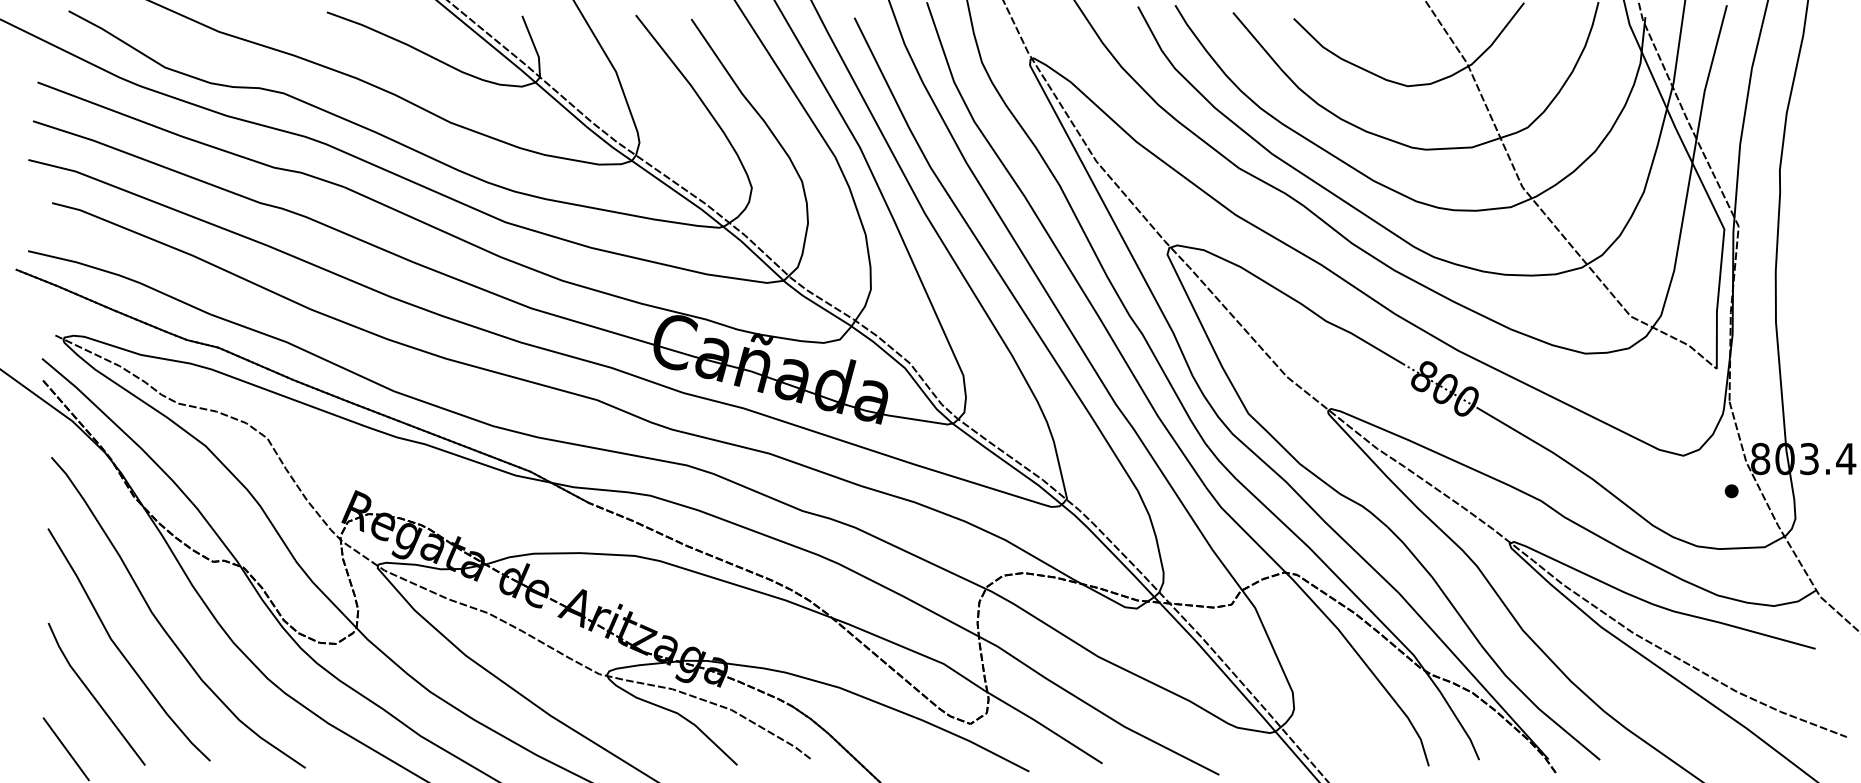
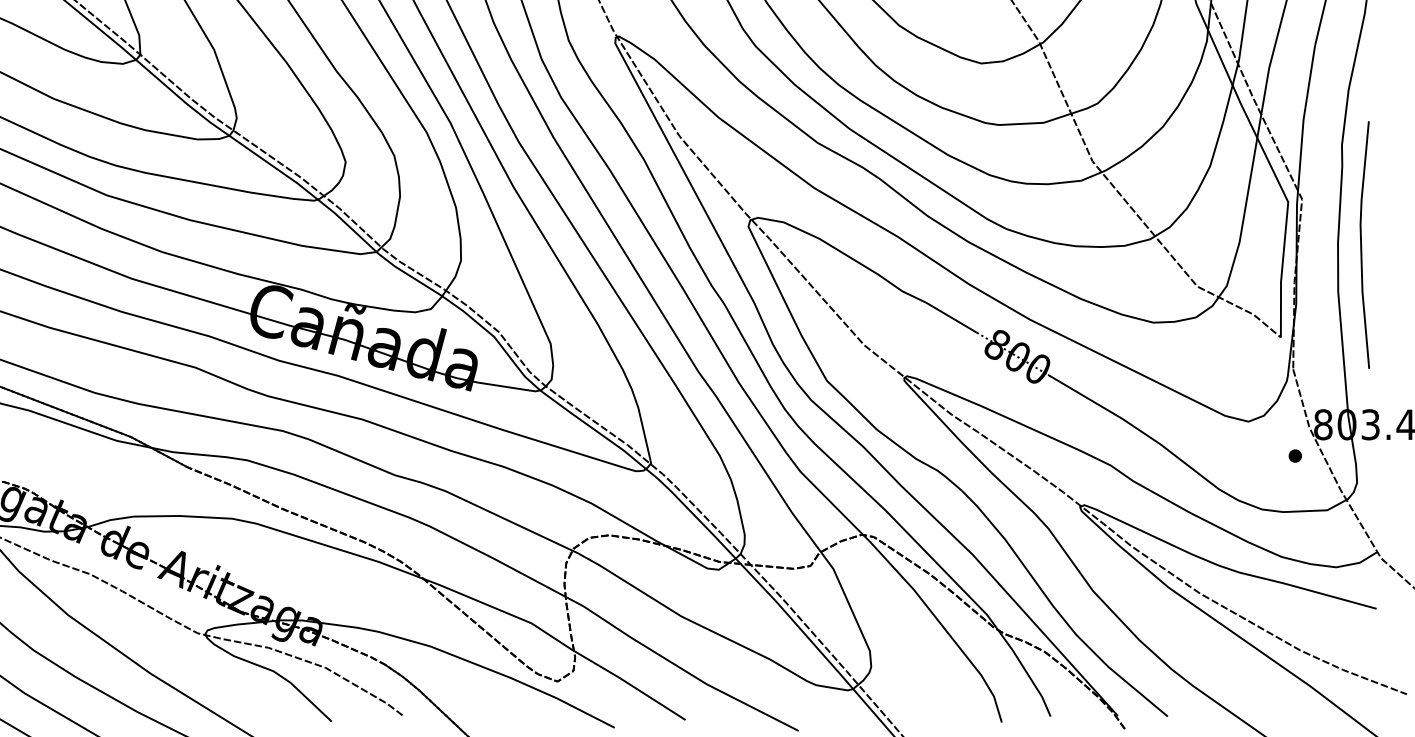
line: (1800, 273) -> (1362, 244), added

